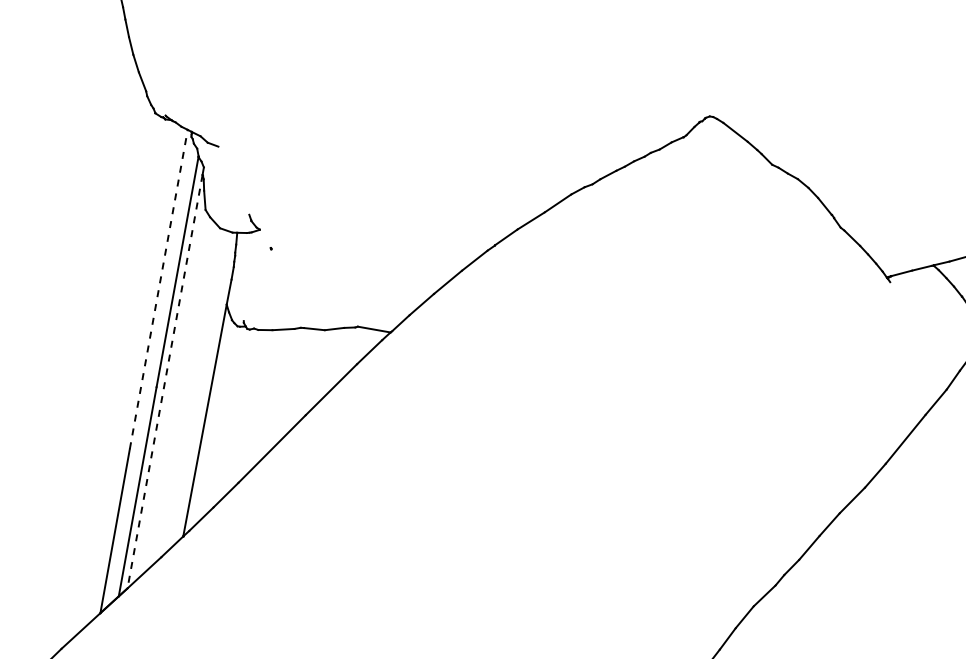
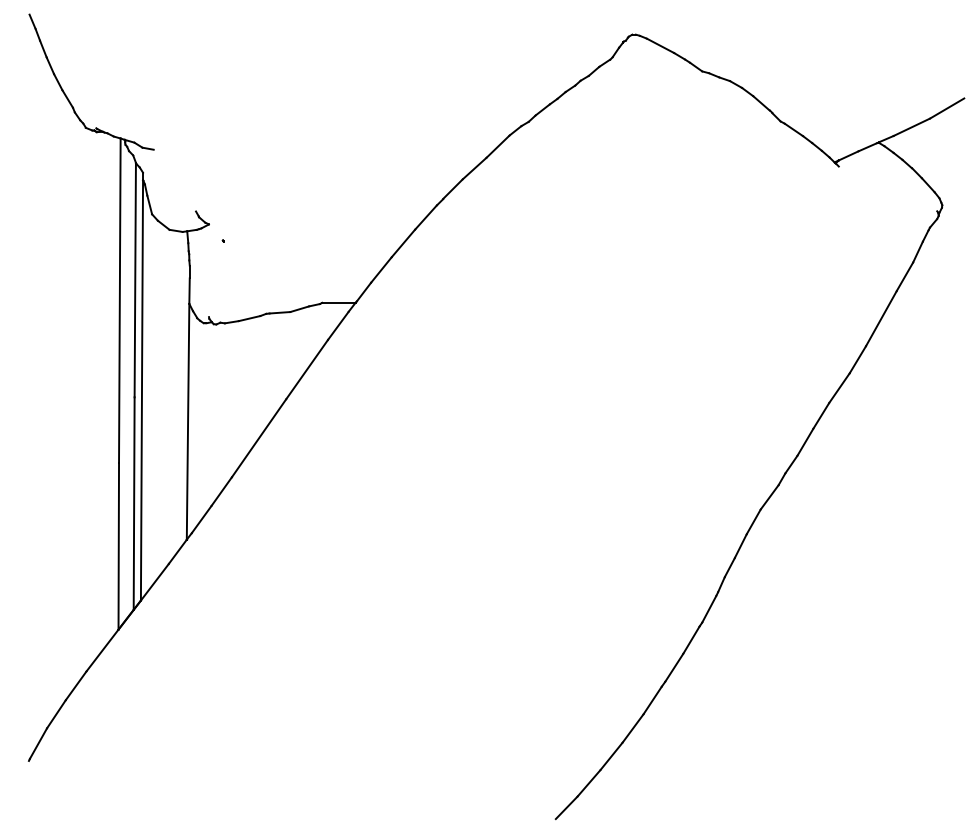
line: (158, 289) -> (119, 300), dashed -> solid
line: (164, 381) -> (141, 390), dashed -> solid

